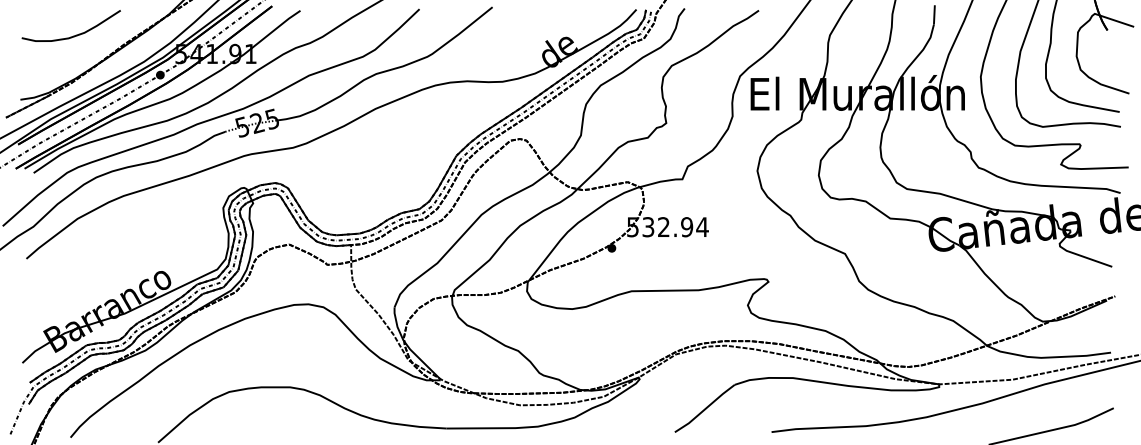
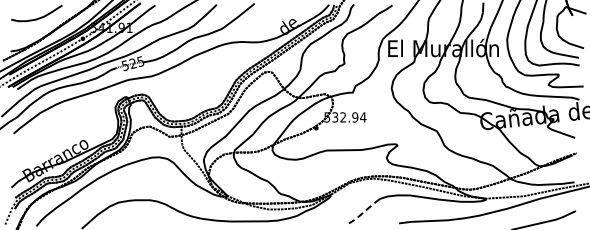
line: (704, 409) -> (364, 211), solid -> dashed

